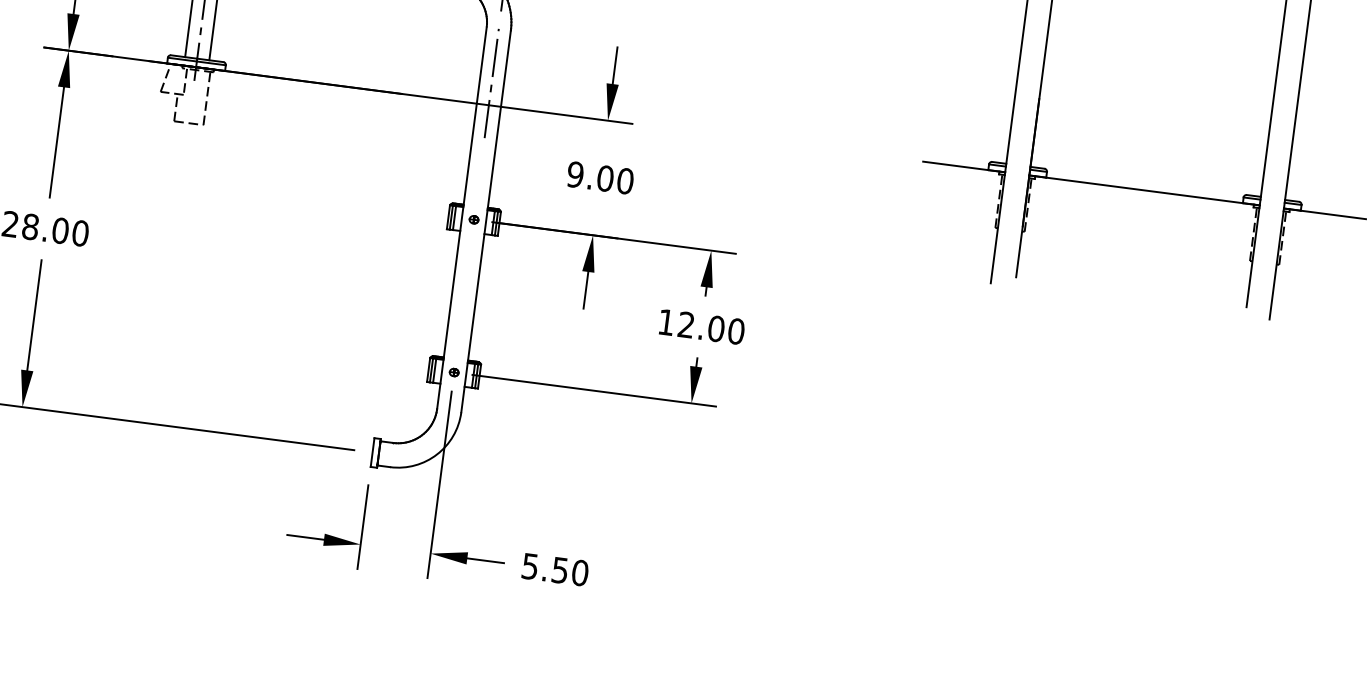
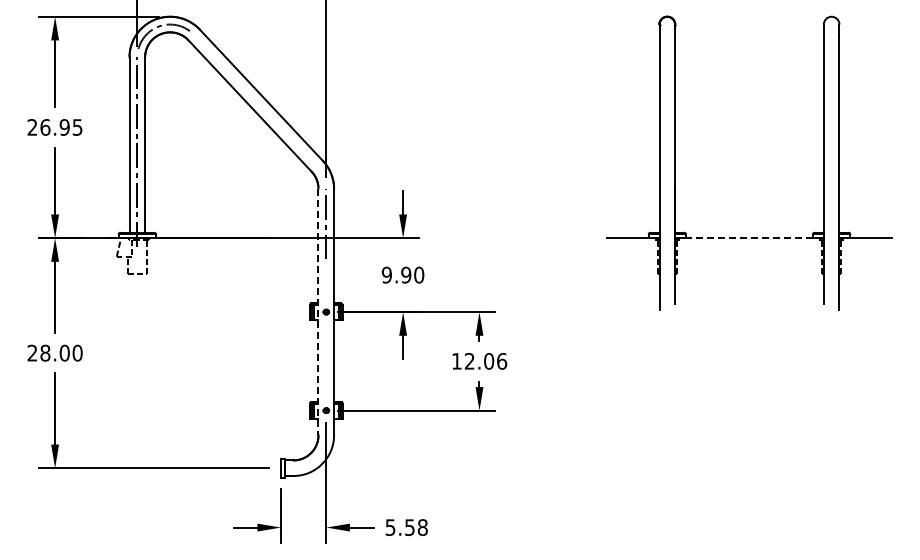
text: (605, 179) -> (406, 275), 9.00 -> 9.90
line: (1142, 190) -> (748, 238), solid -> dashed
line: (461, 218) -> (318, 312), solid -> dashed
text: (737, 330) -> (502, 360), 12.00 -> 12.06
text: (579, 572) -> (422, 527), 5.50 -> 5.58

